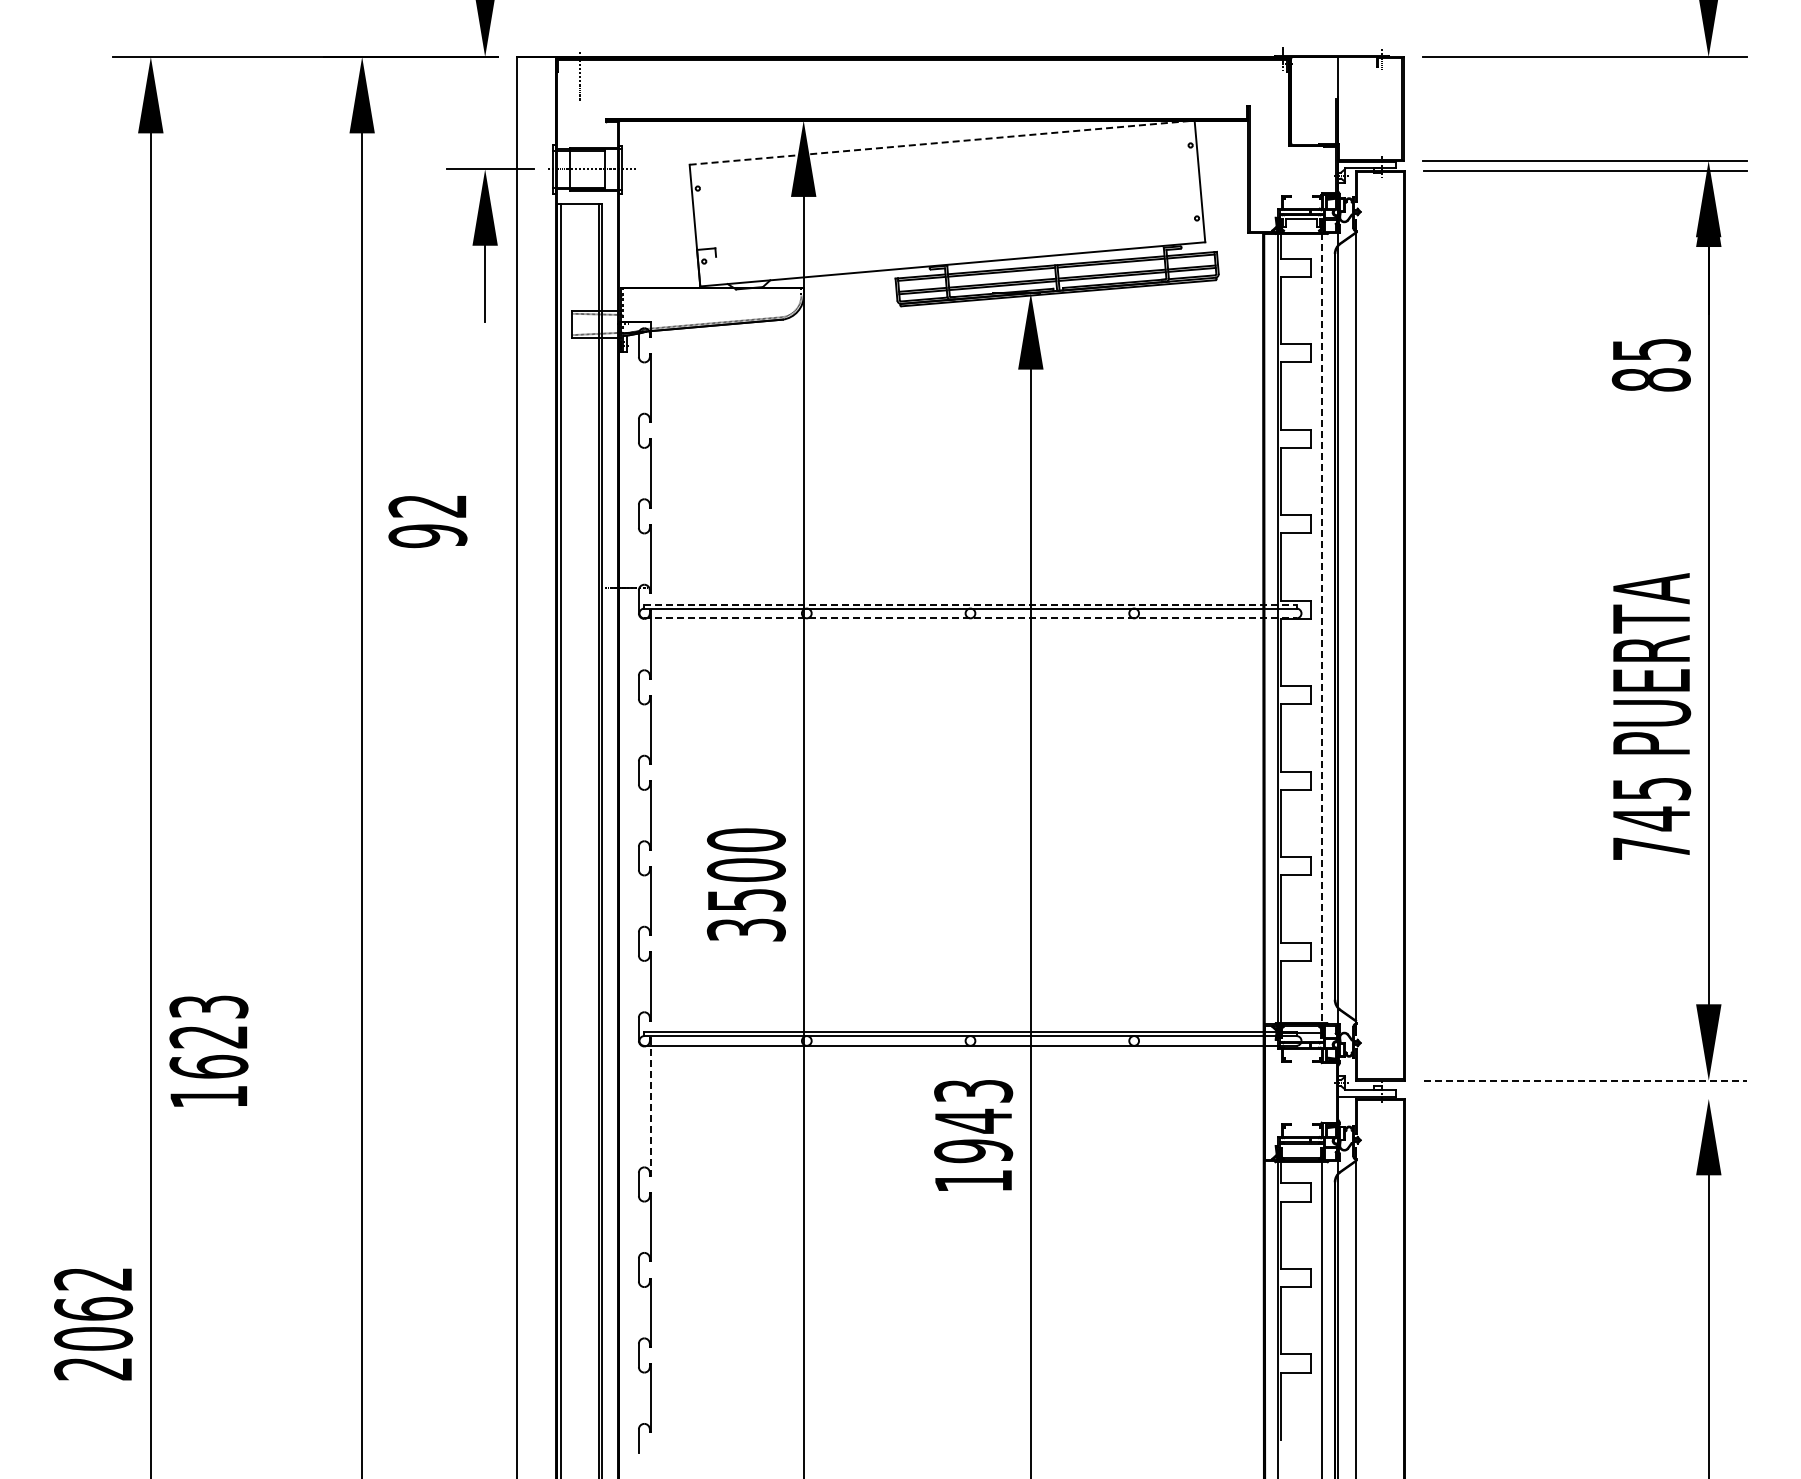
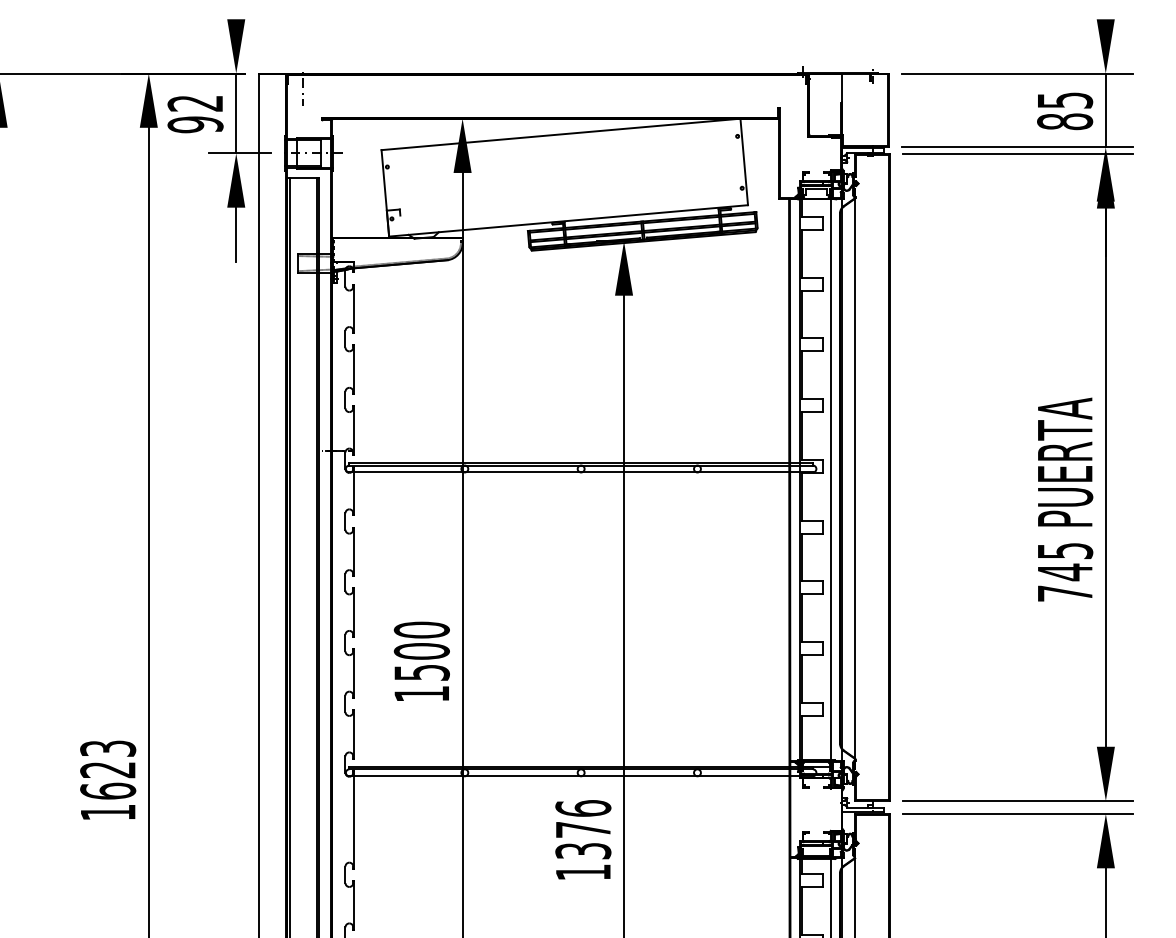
line: (1708, 108) -> (1105, 110), added
line: (485, 113) -> (236, 113), added
line: (942, 142) -> (561, 134), dashed -> solid
text: (1650, 365) -> (1064, 111), moved
text: (427, 522) -> (195, 115), moved
line: (970, 604) -> (581, 462), dashed -> solid
line: (970, 618) -> (581, 472), dashed -> solid
line: (1322, 633) -> (831, 483), dashed -> solid
text: (1652, 716) -> (1065, 499), moved
text: (746, 929) -> (421, 693), 3500 -> 1500
text: (208, 1050) -> (107, 779), moved
line: (1585, 1080) -> (1018, 800), dashed -> solid
line: (1584, 1098) -> (1017, 813), added
line: (651, 1107) -> (354, 820), dashed -> solid
text: (973, 1121) -> (583, 830), 1943 -> 1376

